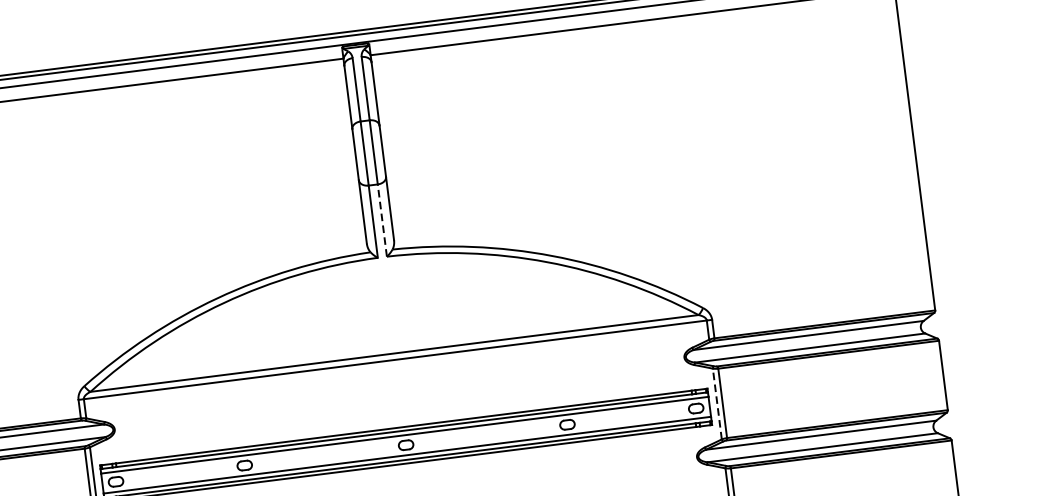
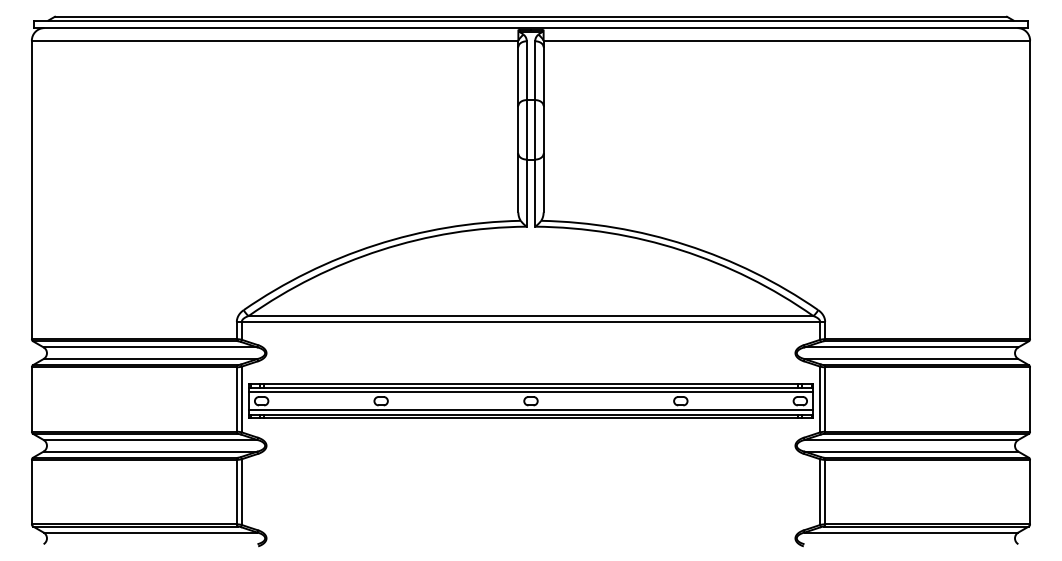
line: (382, 220) -> (535, 193), dashed -> solid
line: (717, 403) -> (820, 399), dashed -> solid

